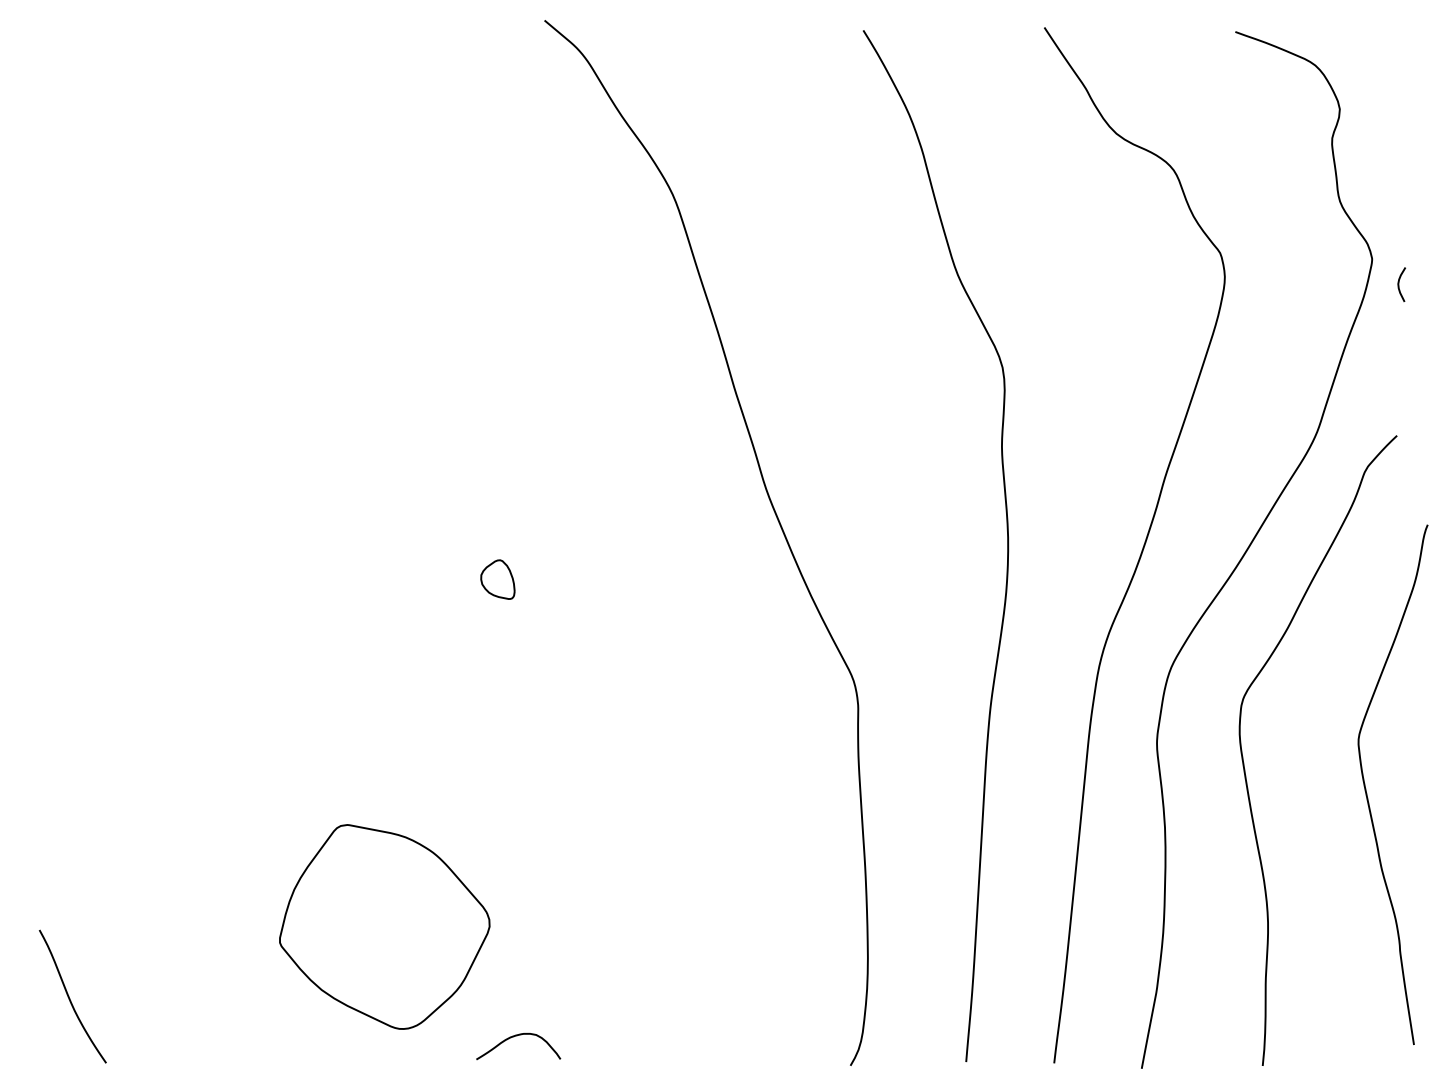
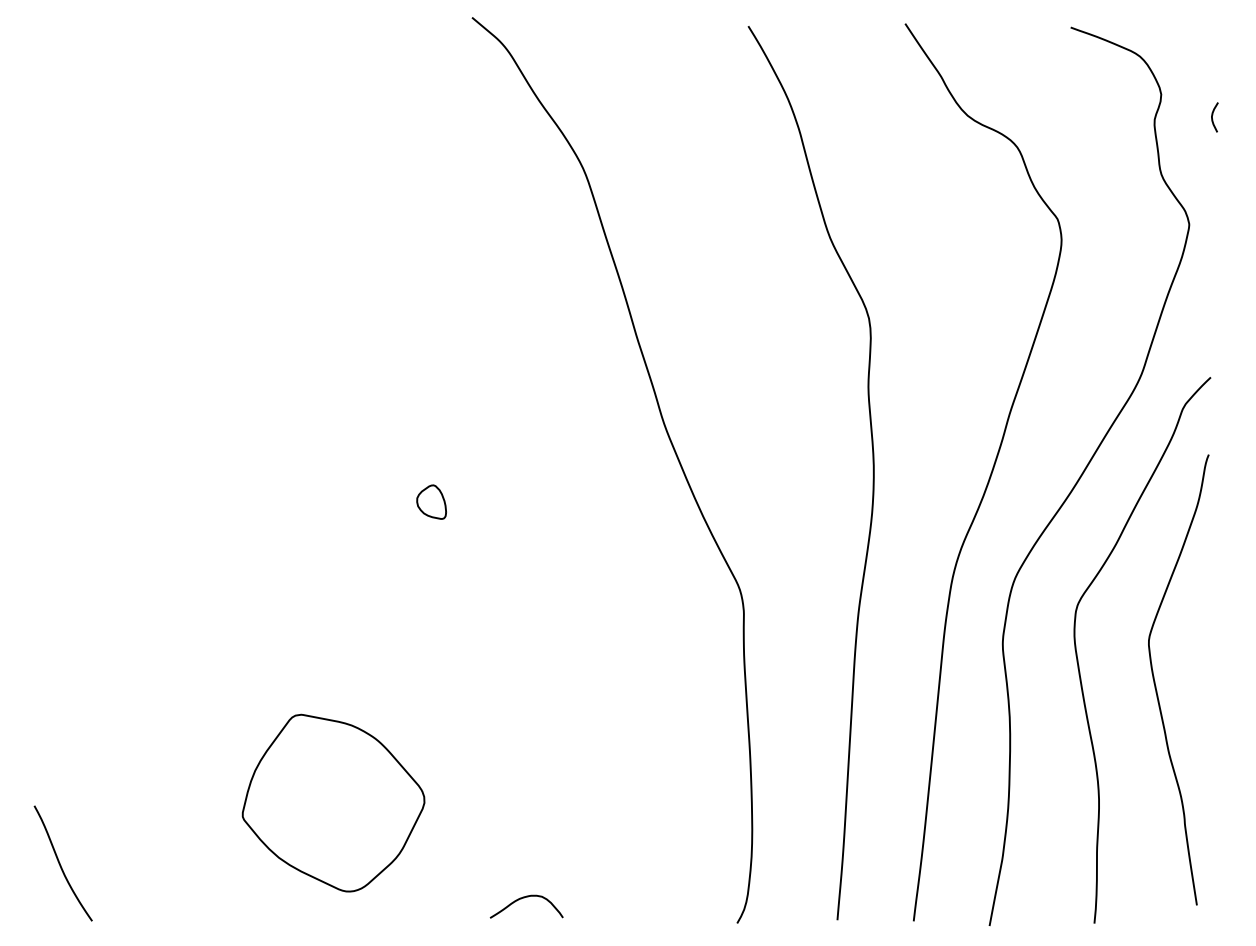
curve: (1399, 284) -> (1212, 117), moved
curve: (1366, 788) -> (1155, 683), moved
curve: (517, 1036) -> (525, 898), moved

